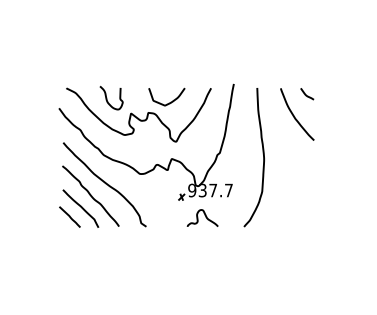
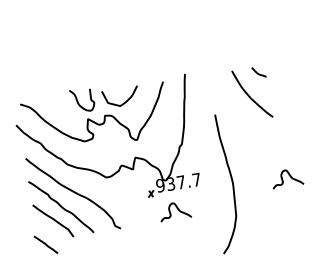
curve: (107, 98) -> (78, 101), moved
curve: (262, 153) -> (230, 178), moved
curve: (320, 200) -> (288, 175), added
line: (69, 216) -> (45, 244), moved

